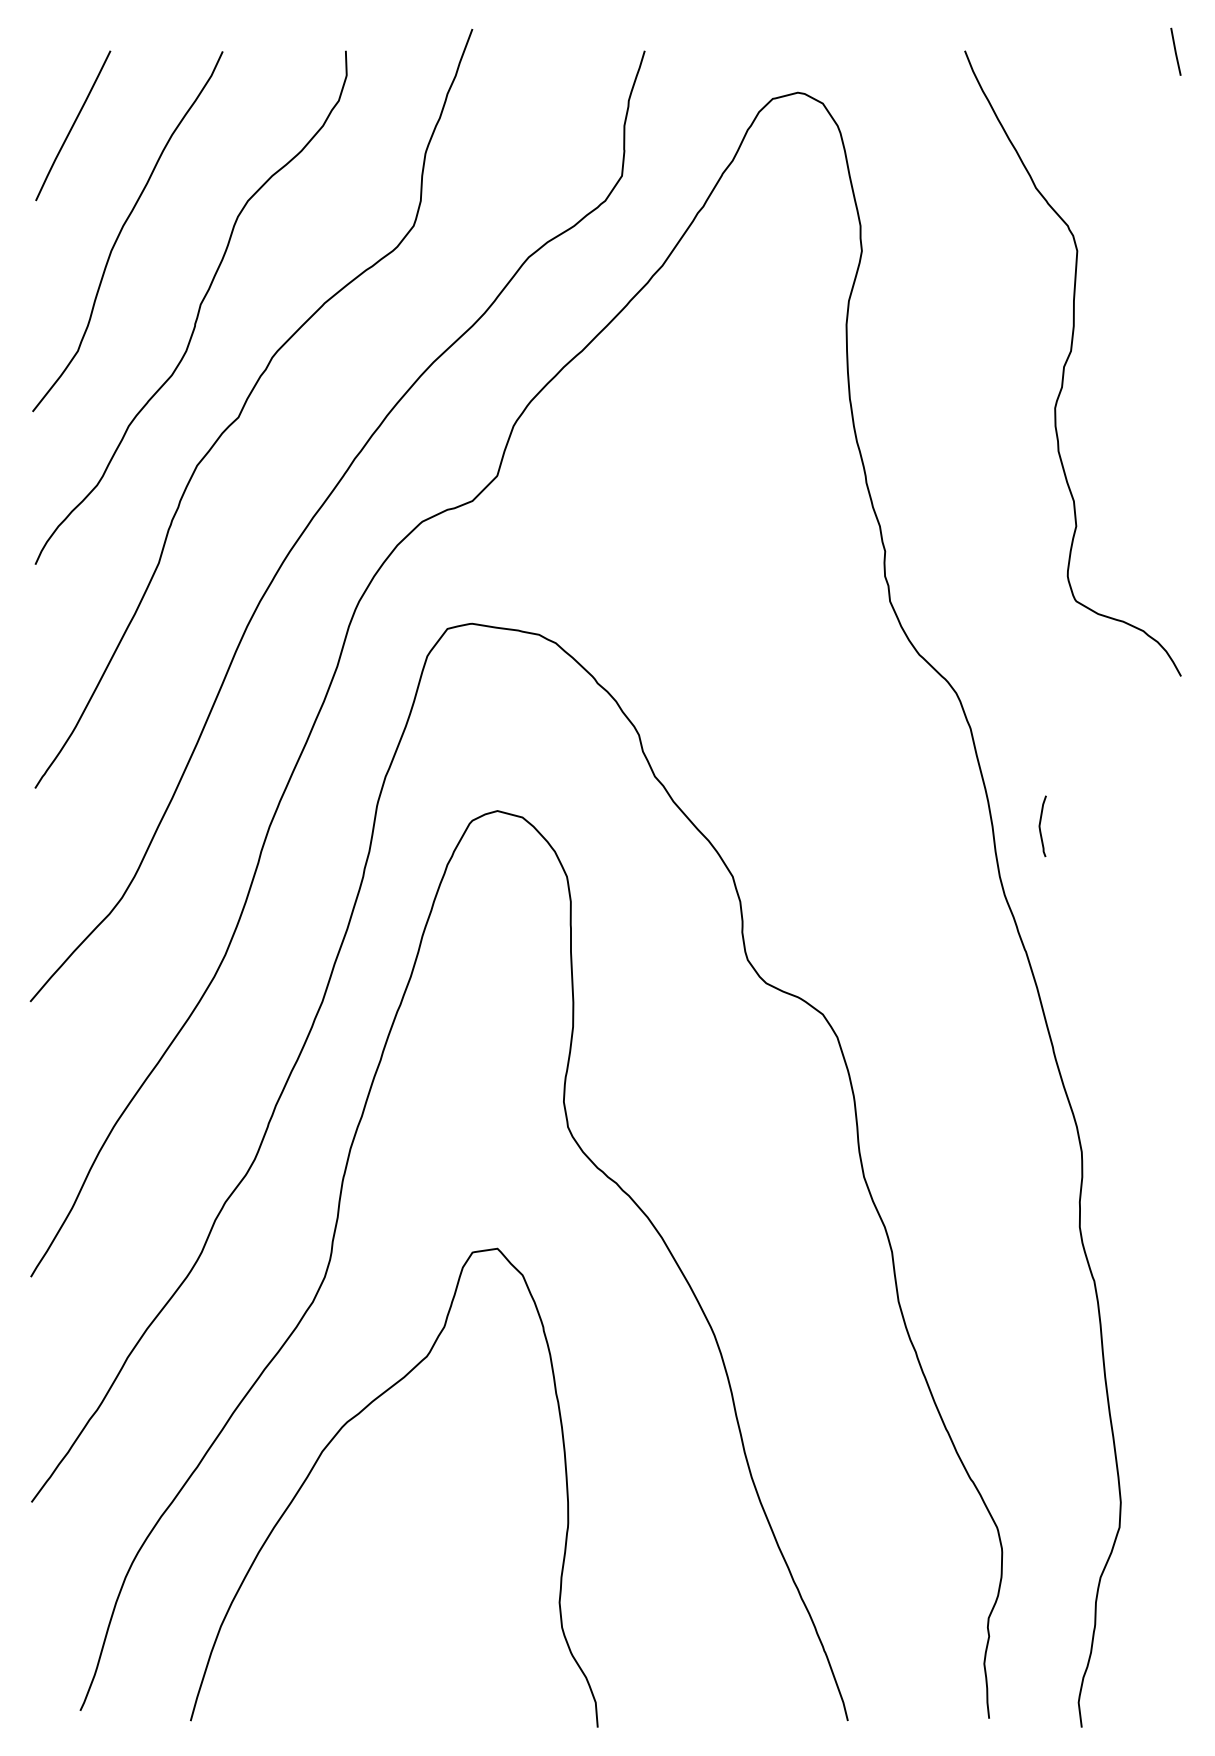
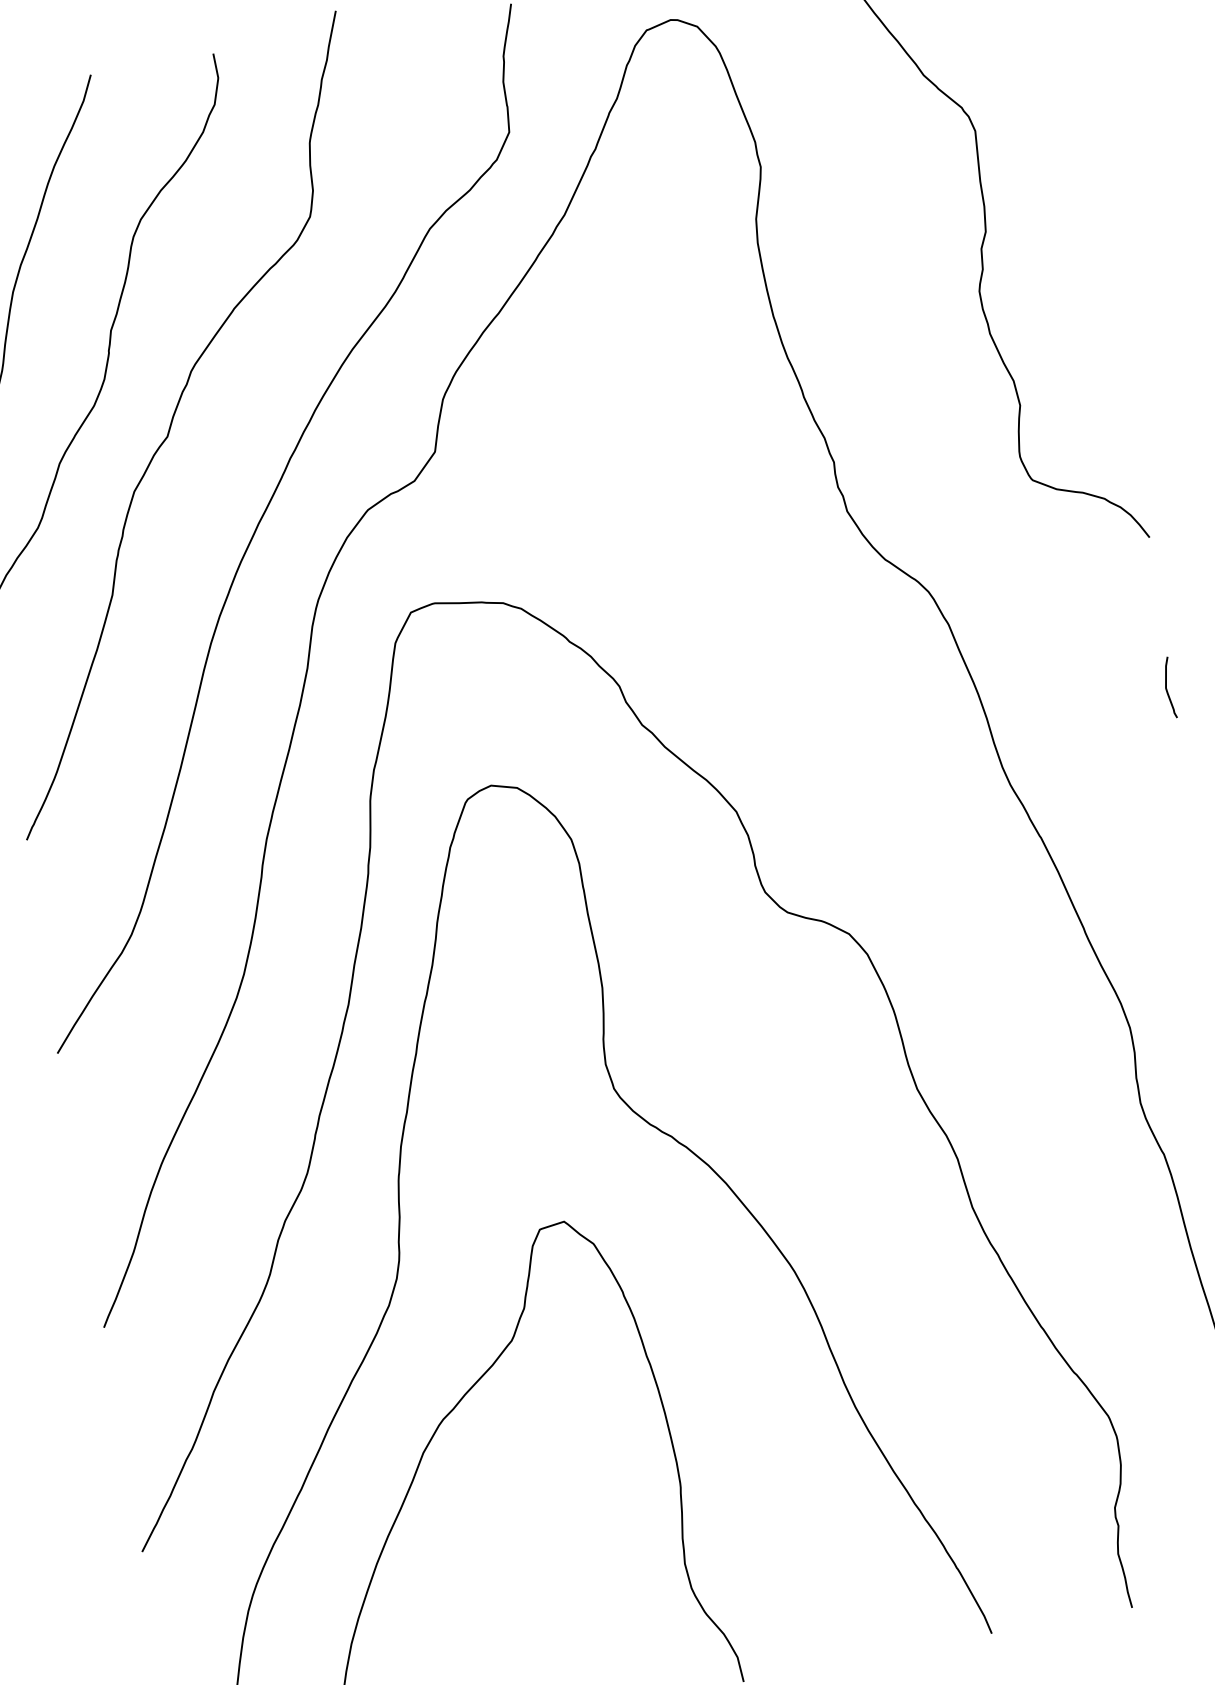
curve: (1040, 826) -> (1167, 688), moved

